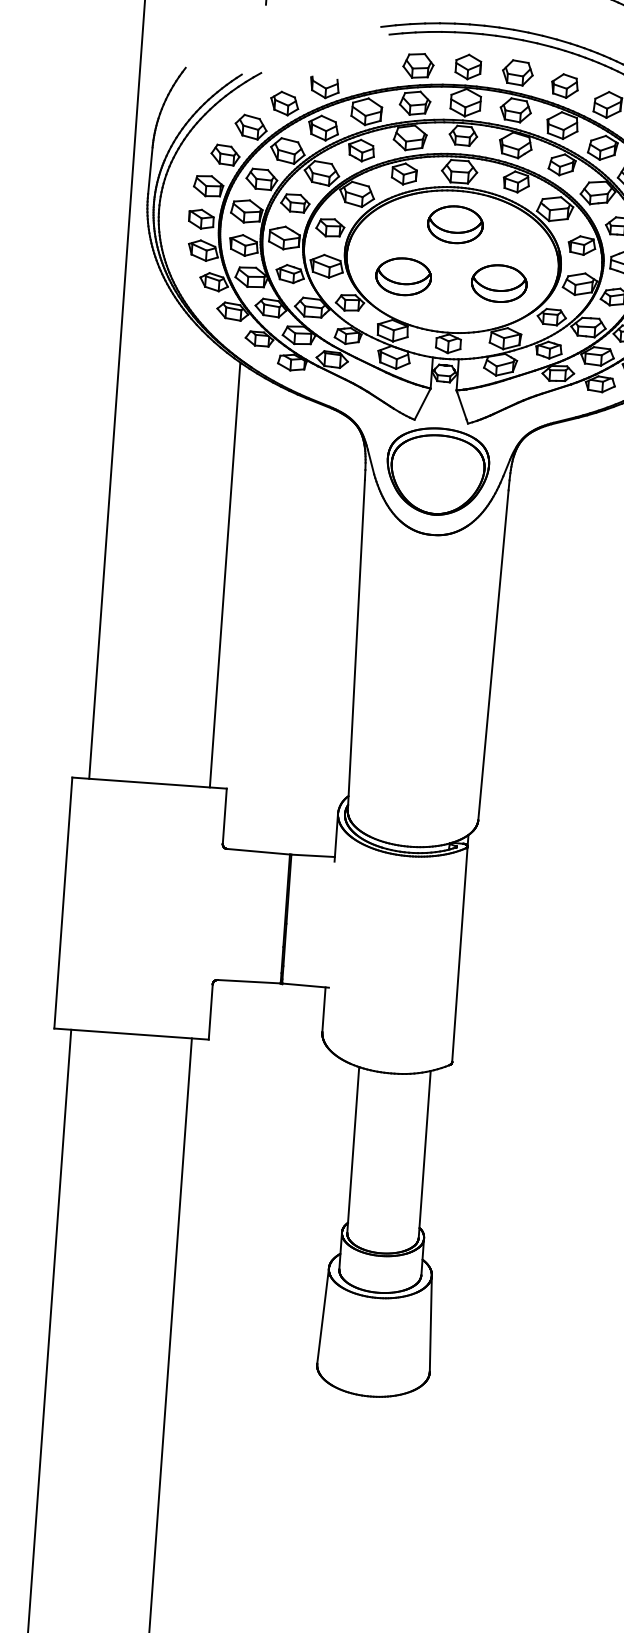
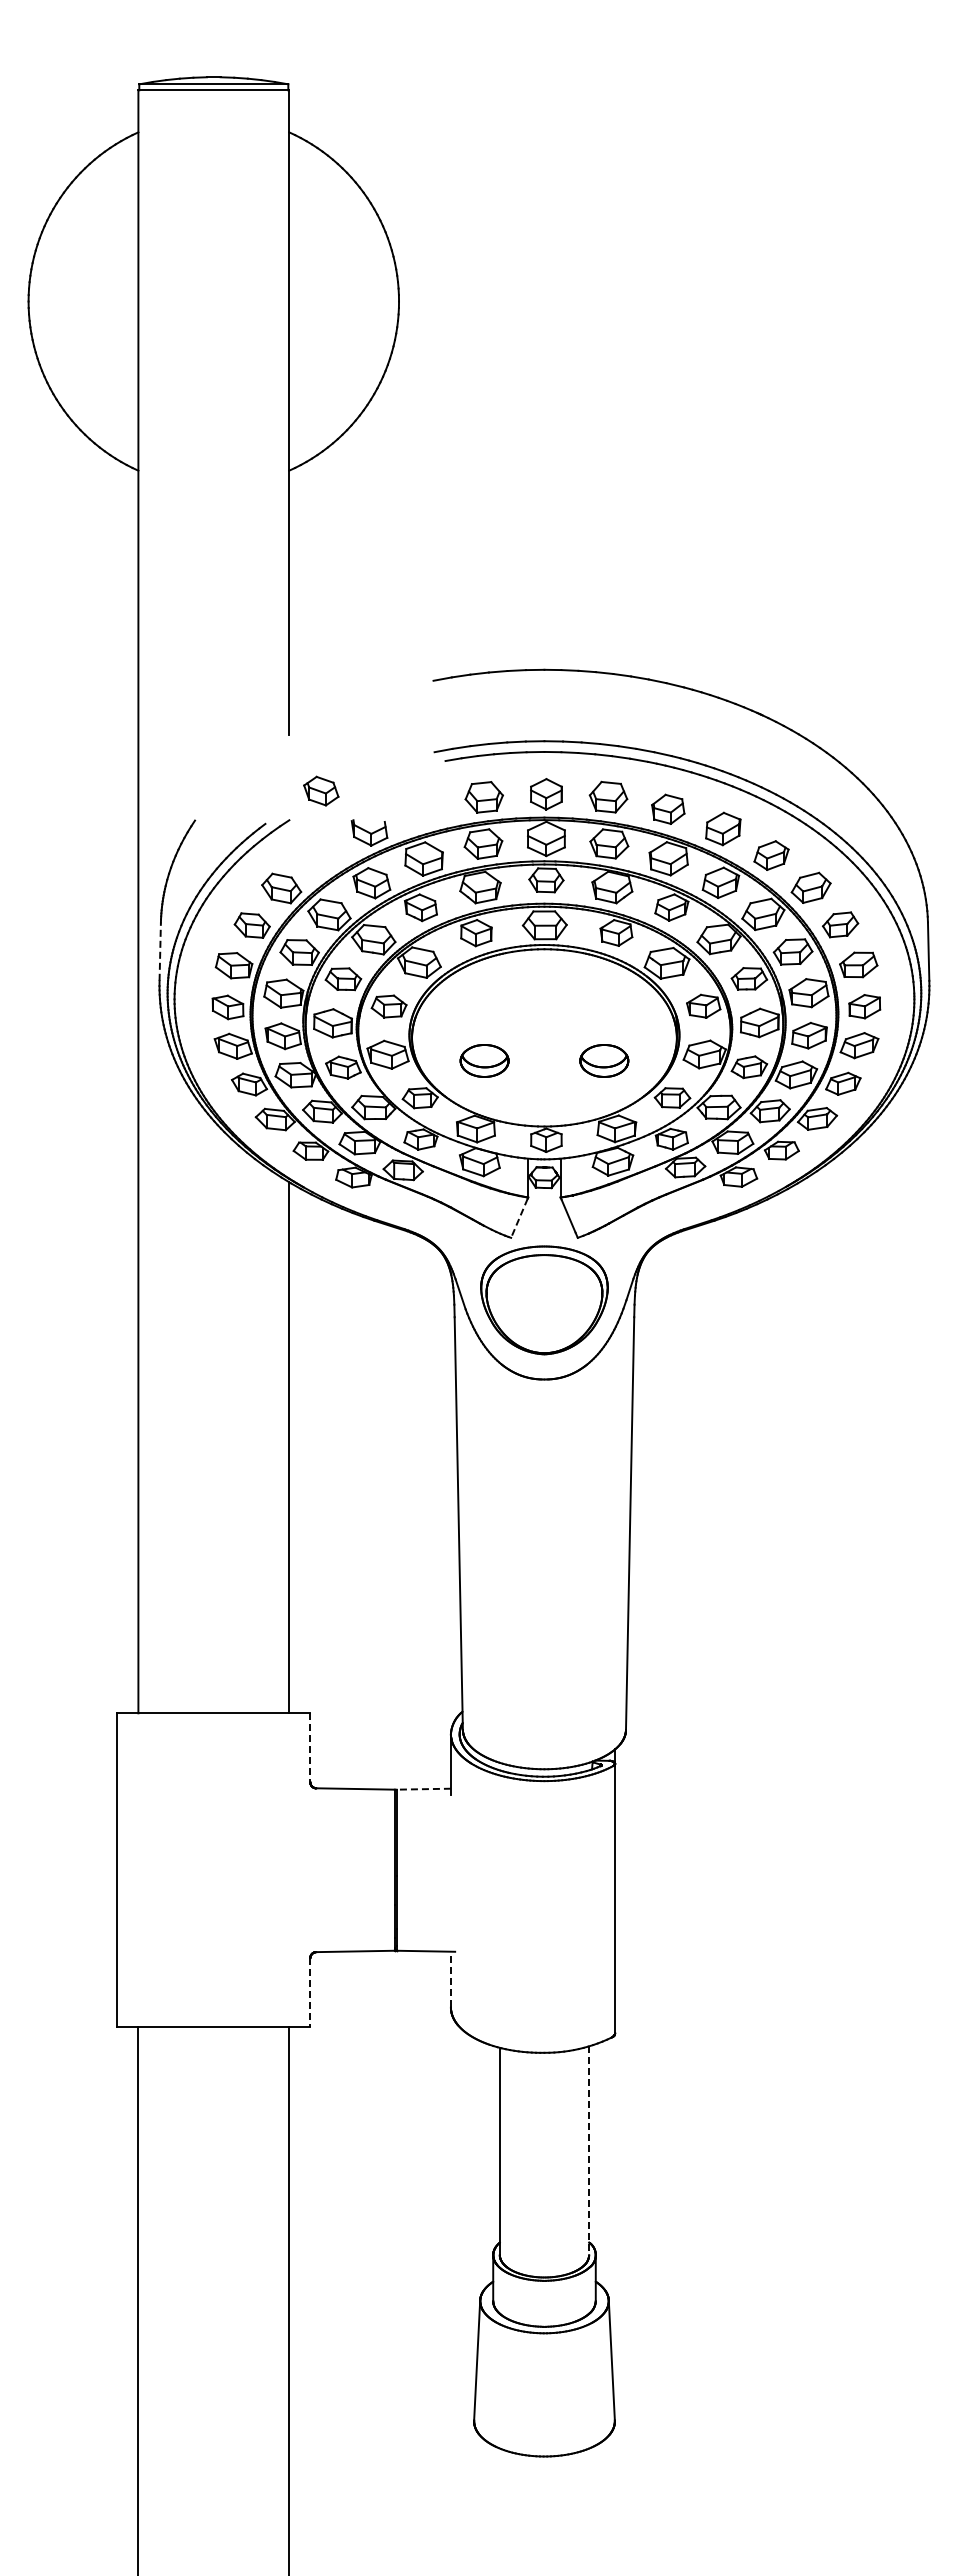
part: (284, 103) -> (321, 790), moved
line: (150, 170) -> (160, 951), solid -> dashed
part: (455, 224) -> (544, 991), removed
part: (403, 276) -> (484, 1060), size x0.7
part: (499, 283) -> (604, 1060), size x0.7
line: (422, 404) -> (519, 1218), solid -> dashed
line: (224, 816) -> (310, 1748), solid -> dashed
line: (312, 856) -> (423, 1789), solid -> dashed
line: (323, 1009) -> (450, 1979), solid -> dashed
line: (210, 1012) -> (310, 1993), solid -> dashed
line: (424, 1155) -> (589, 2151), solid -> dashed

